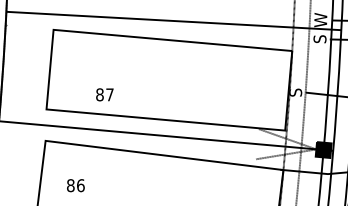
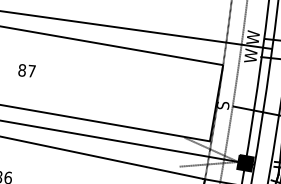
text: (319, 39) -> (250, 56), S -> W
text: (104, 94) -> (26, 70), moved

